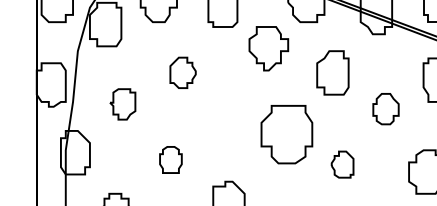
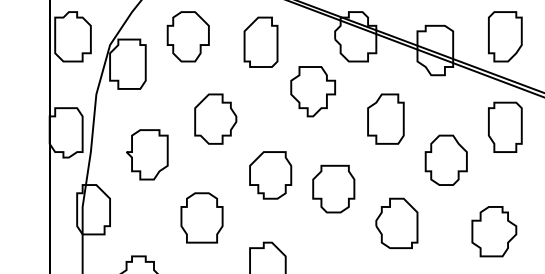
part: (182, 72) -> (215, 118), size x1.43
part: (122, 104) -> (147, 154), size x1.43
part: (385, 108) -> (445, 159), size x1.43
part: (231, 122) -> (270, 175), added
part: (286, 134) -> (333, 188), size x0.71
part: (170, 159) -> (201, 217), size x1.67
part: (342, 163) -> (396, 222), size x1.67

